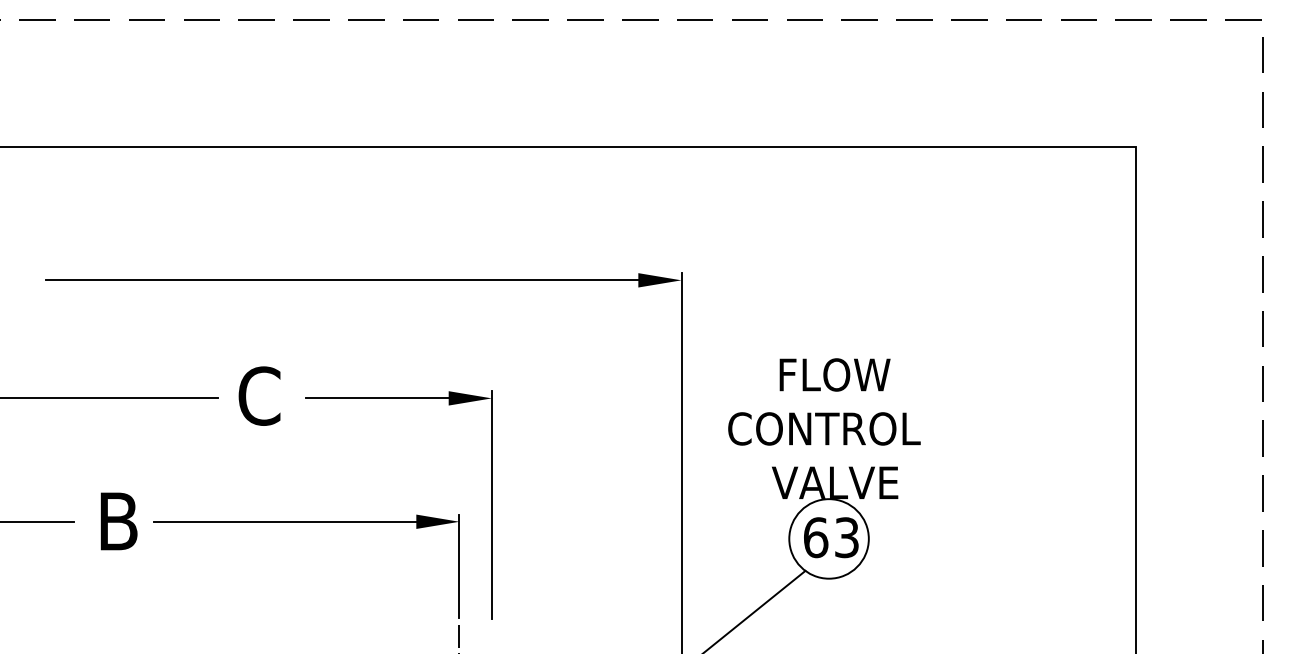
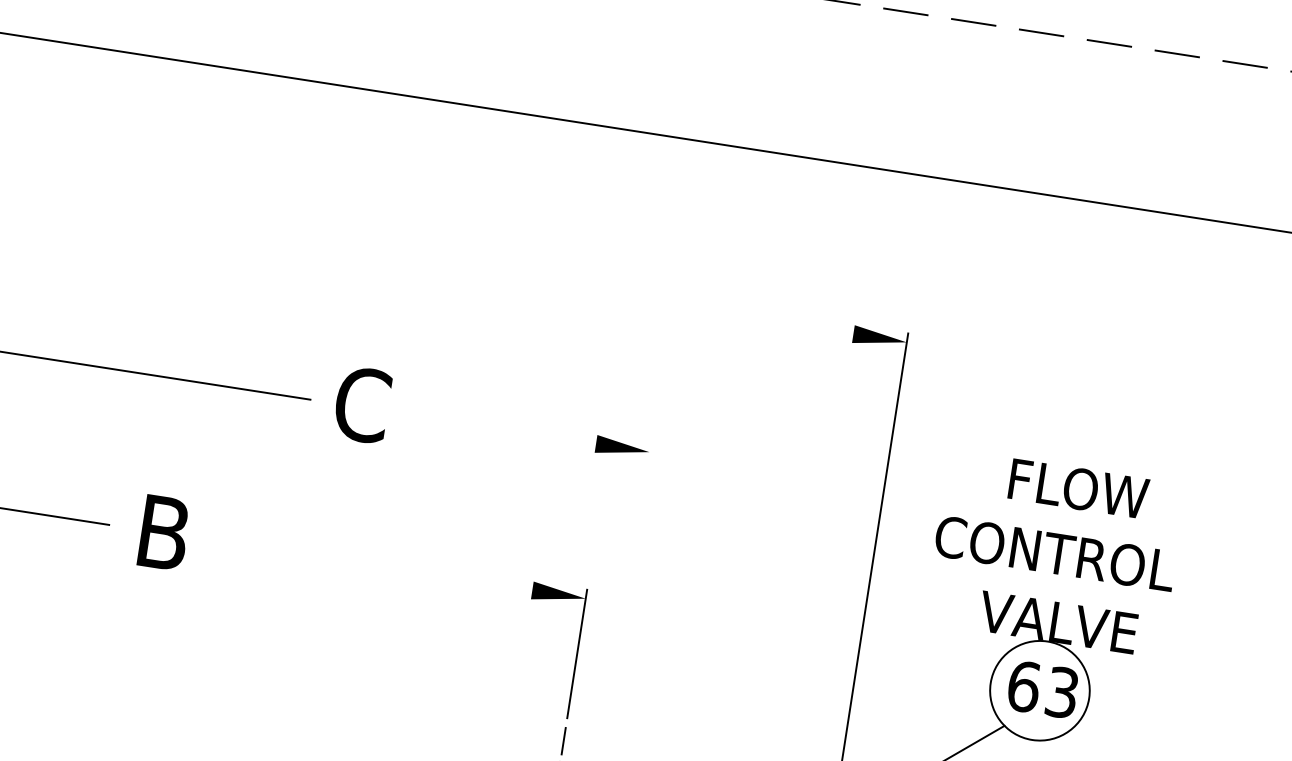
line: (342, 280) -> (487, 277), removed
line: (376, 398) -> (506, 430), removed
line: (491, 504) -> (628, 583), removed
line: (284, 521) -> (369, 564), removed

